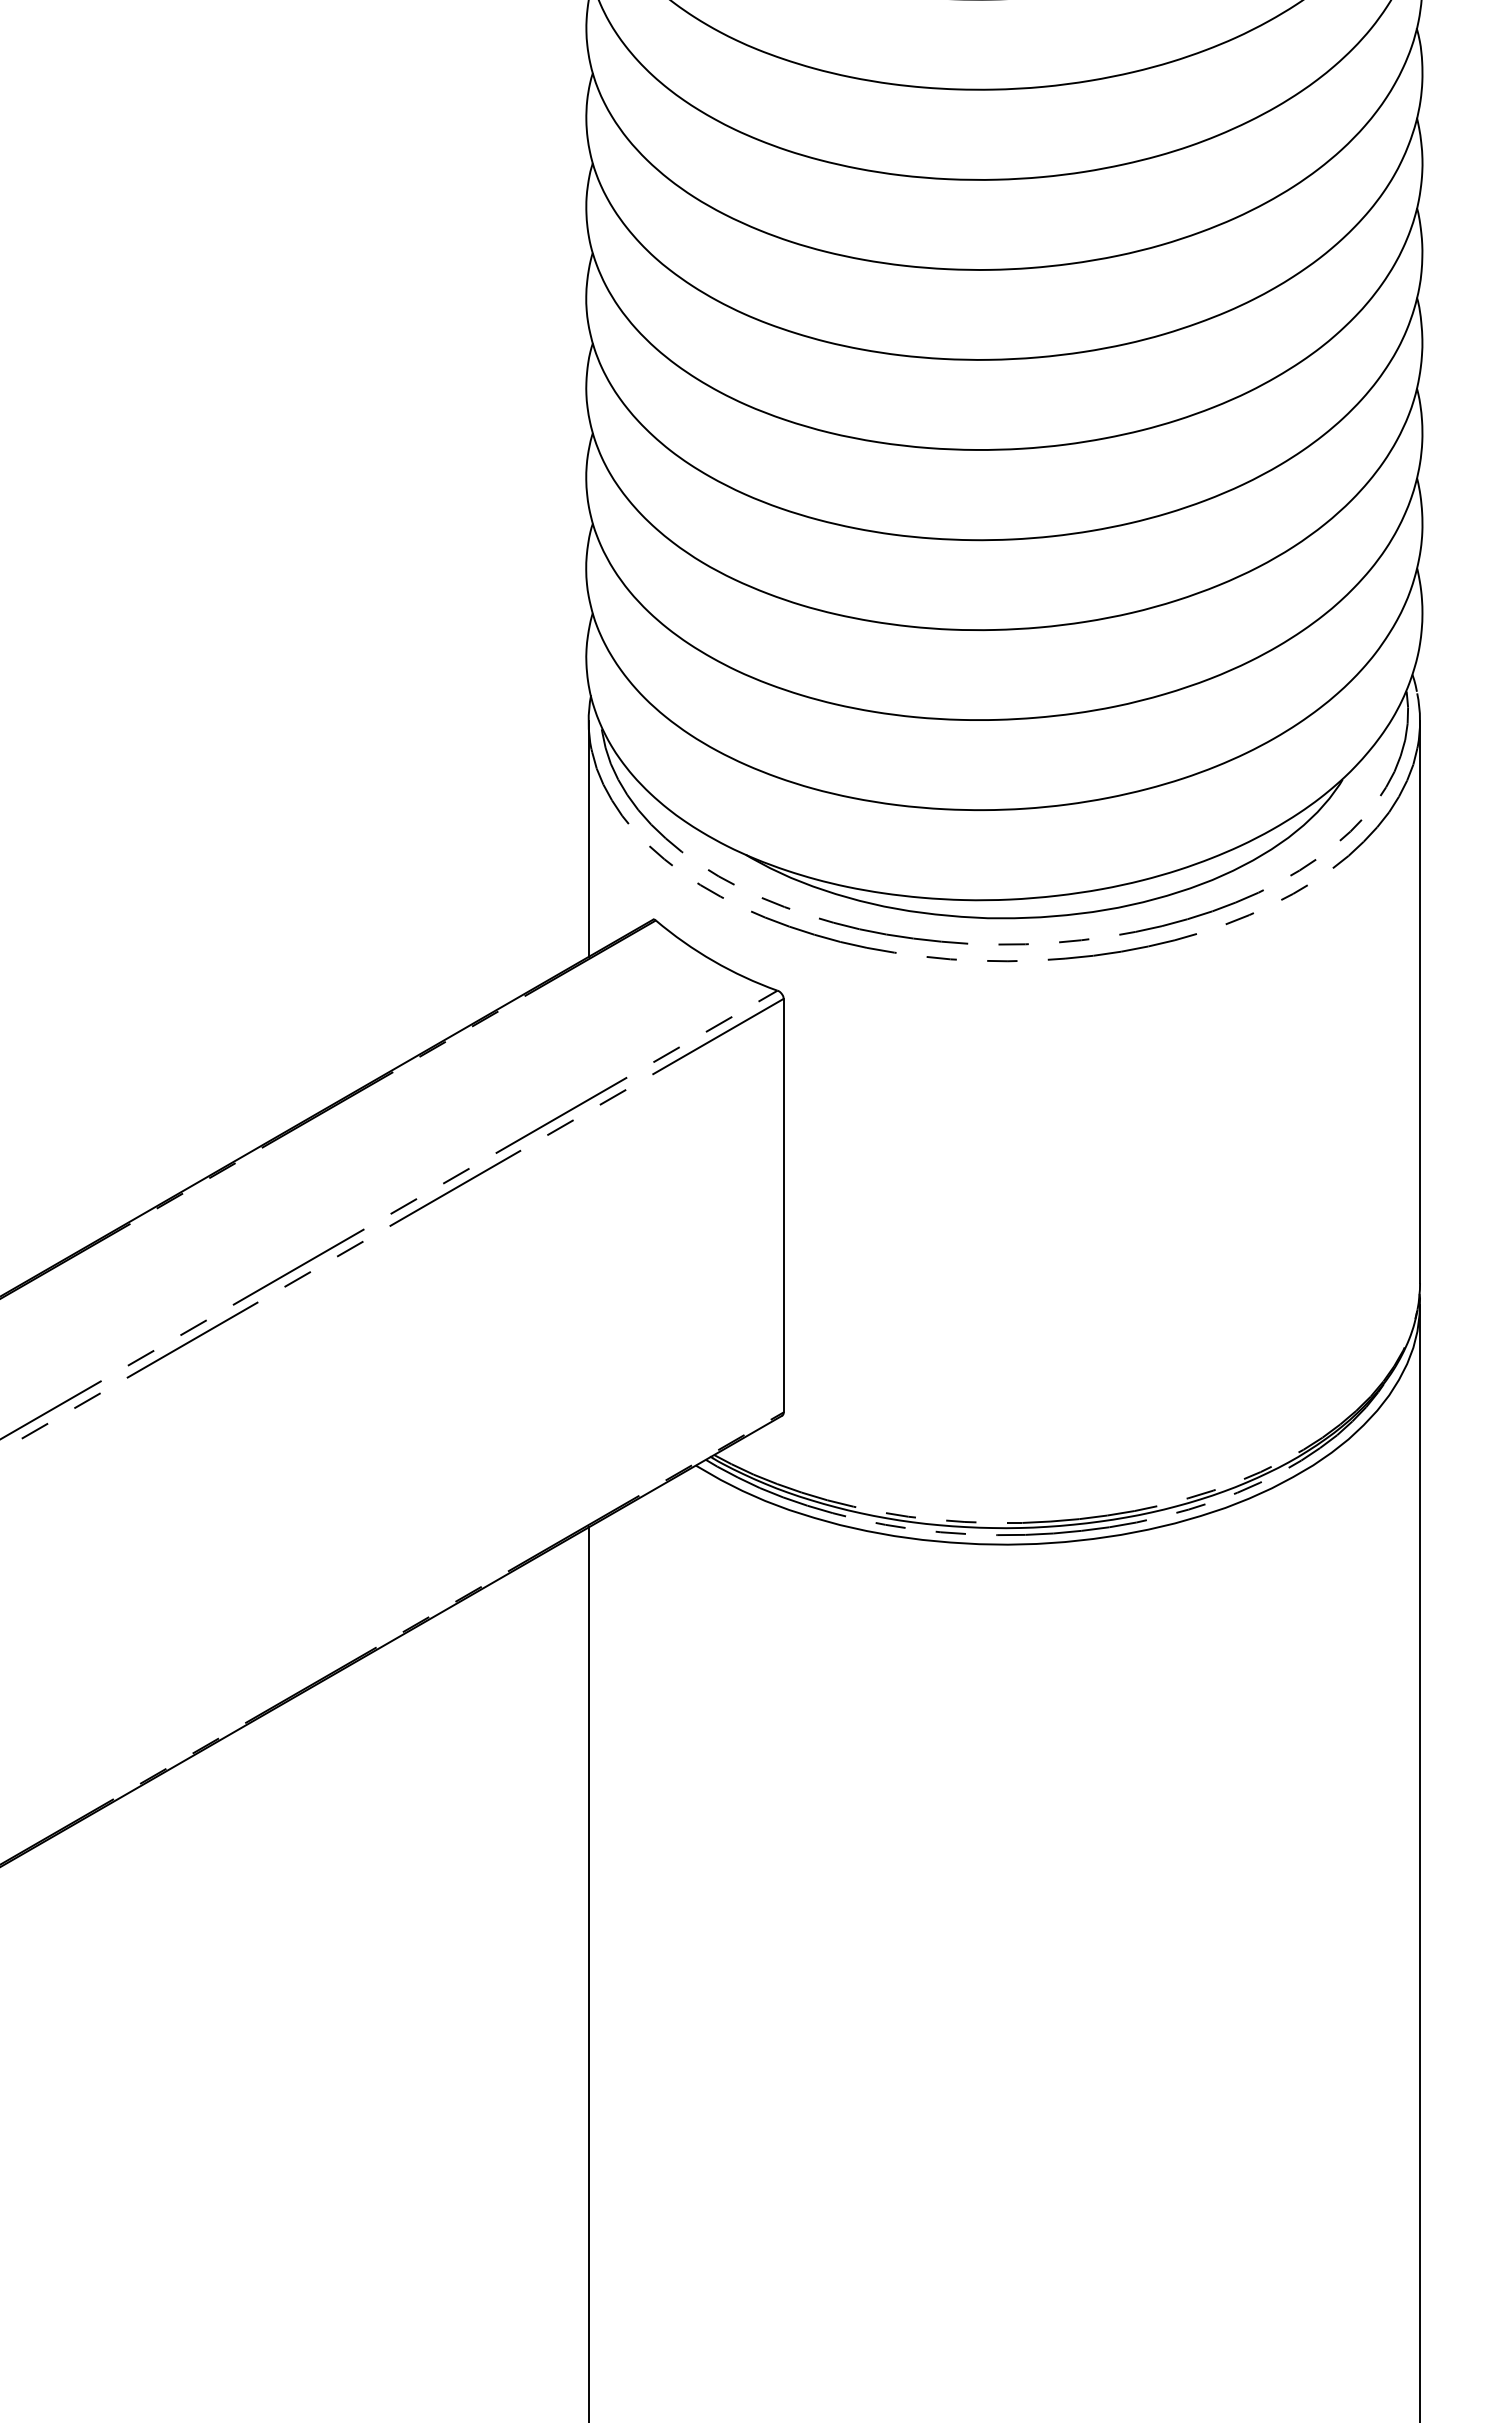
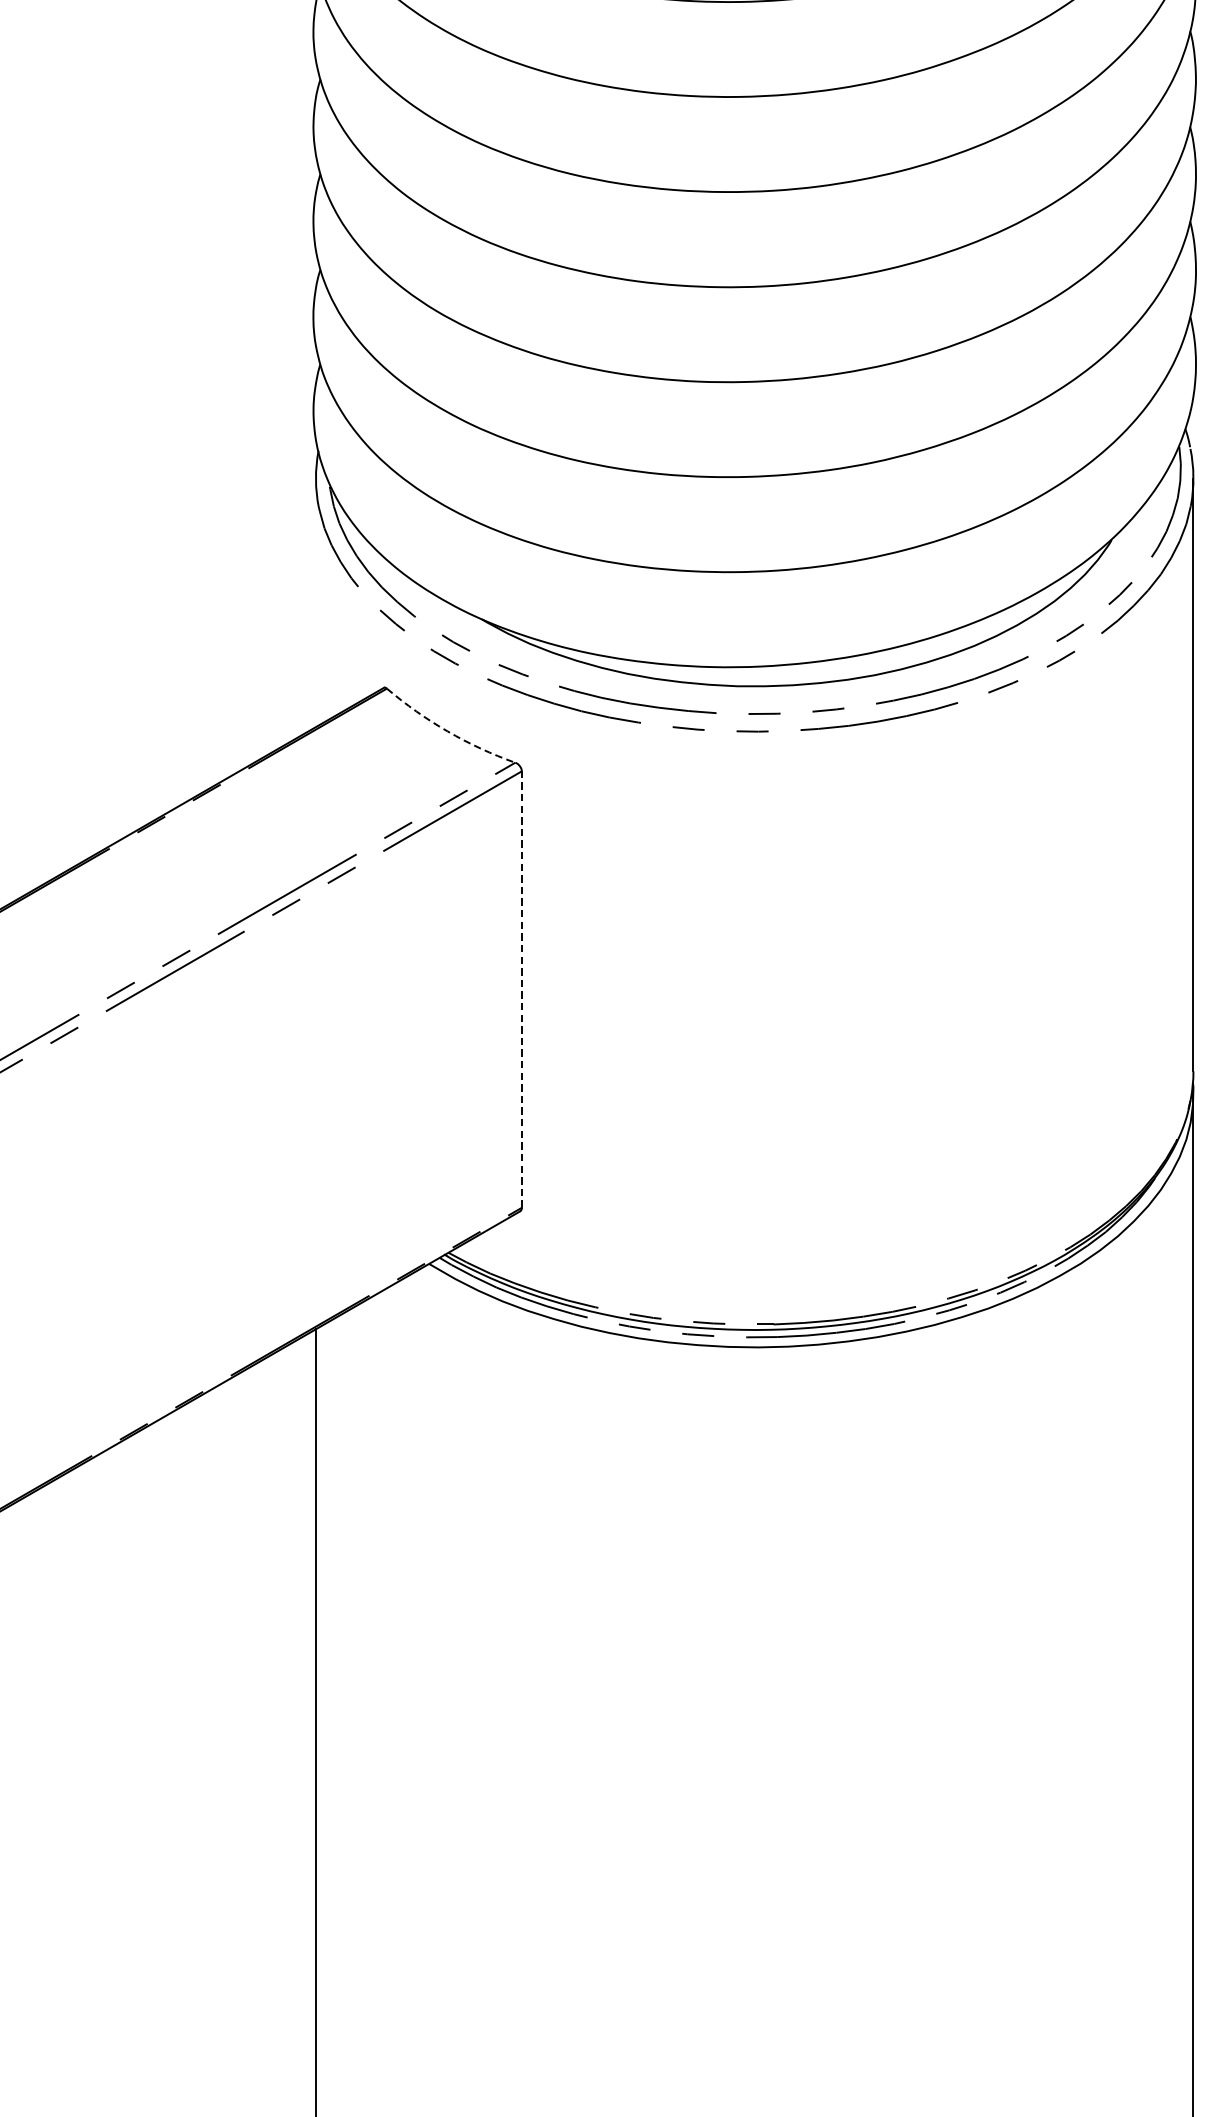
line: (588, 838) -> (315, 602), removed
arc: (713, 961) -> (447, 731), solid -> dashed
line: (783, 1205) -> (521, 989), solid -> dashed

